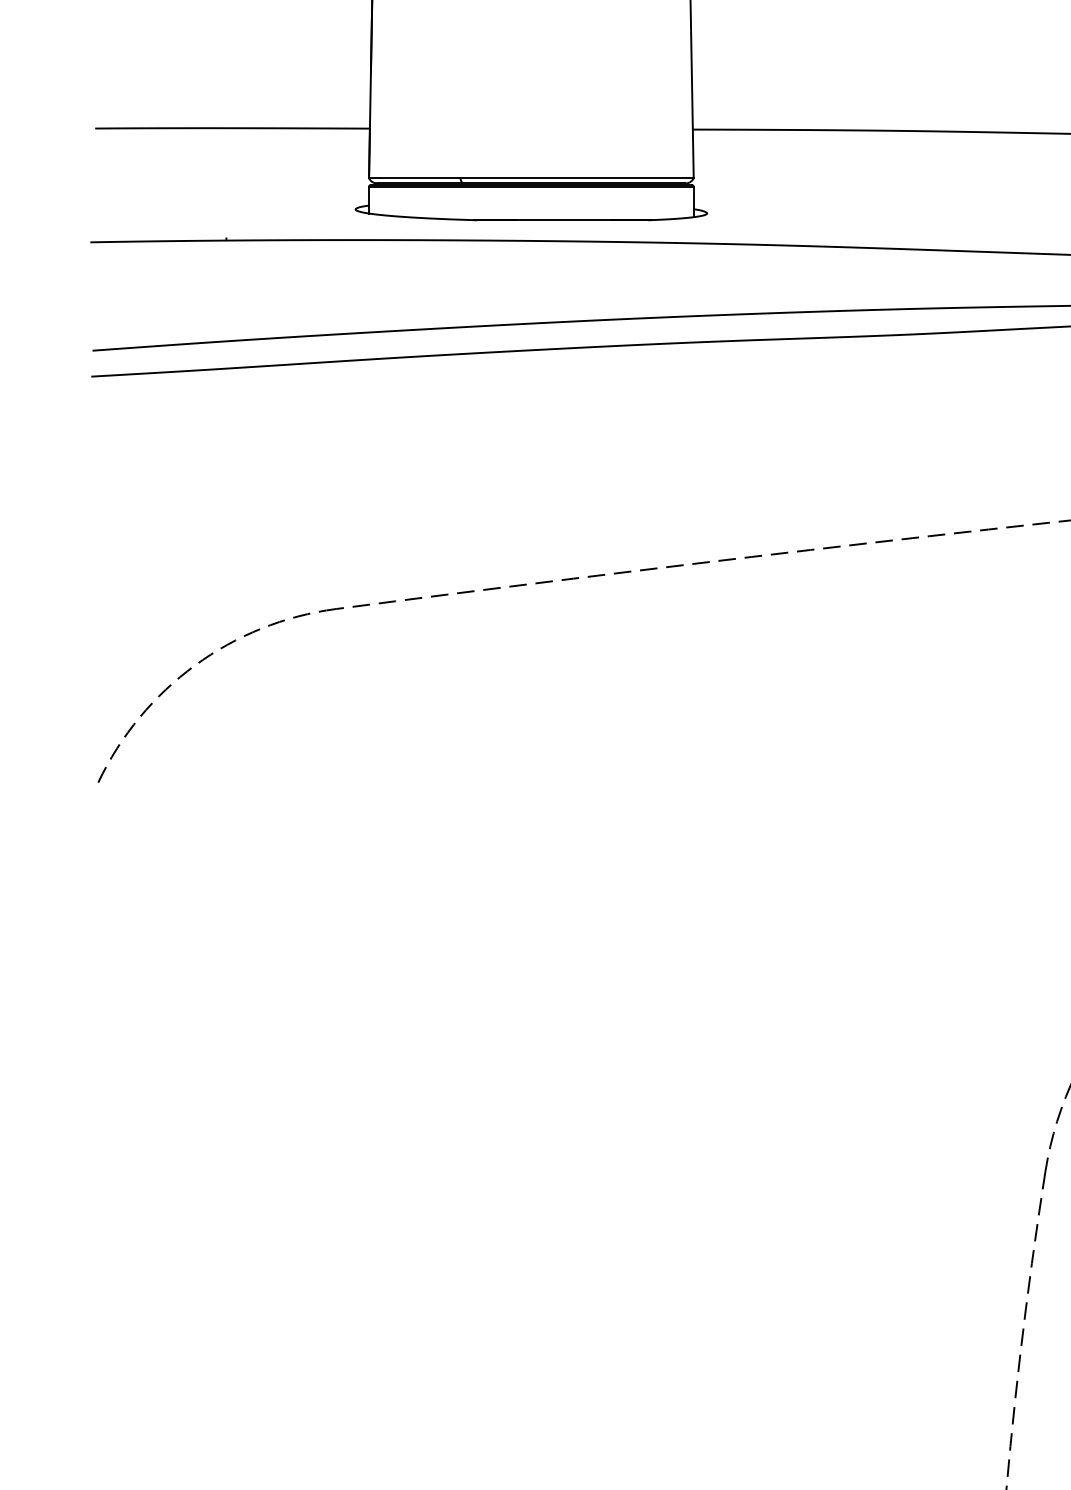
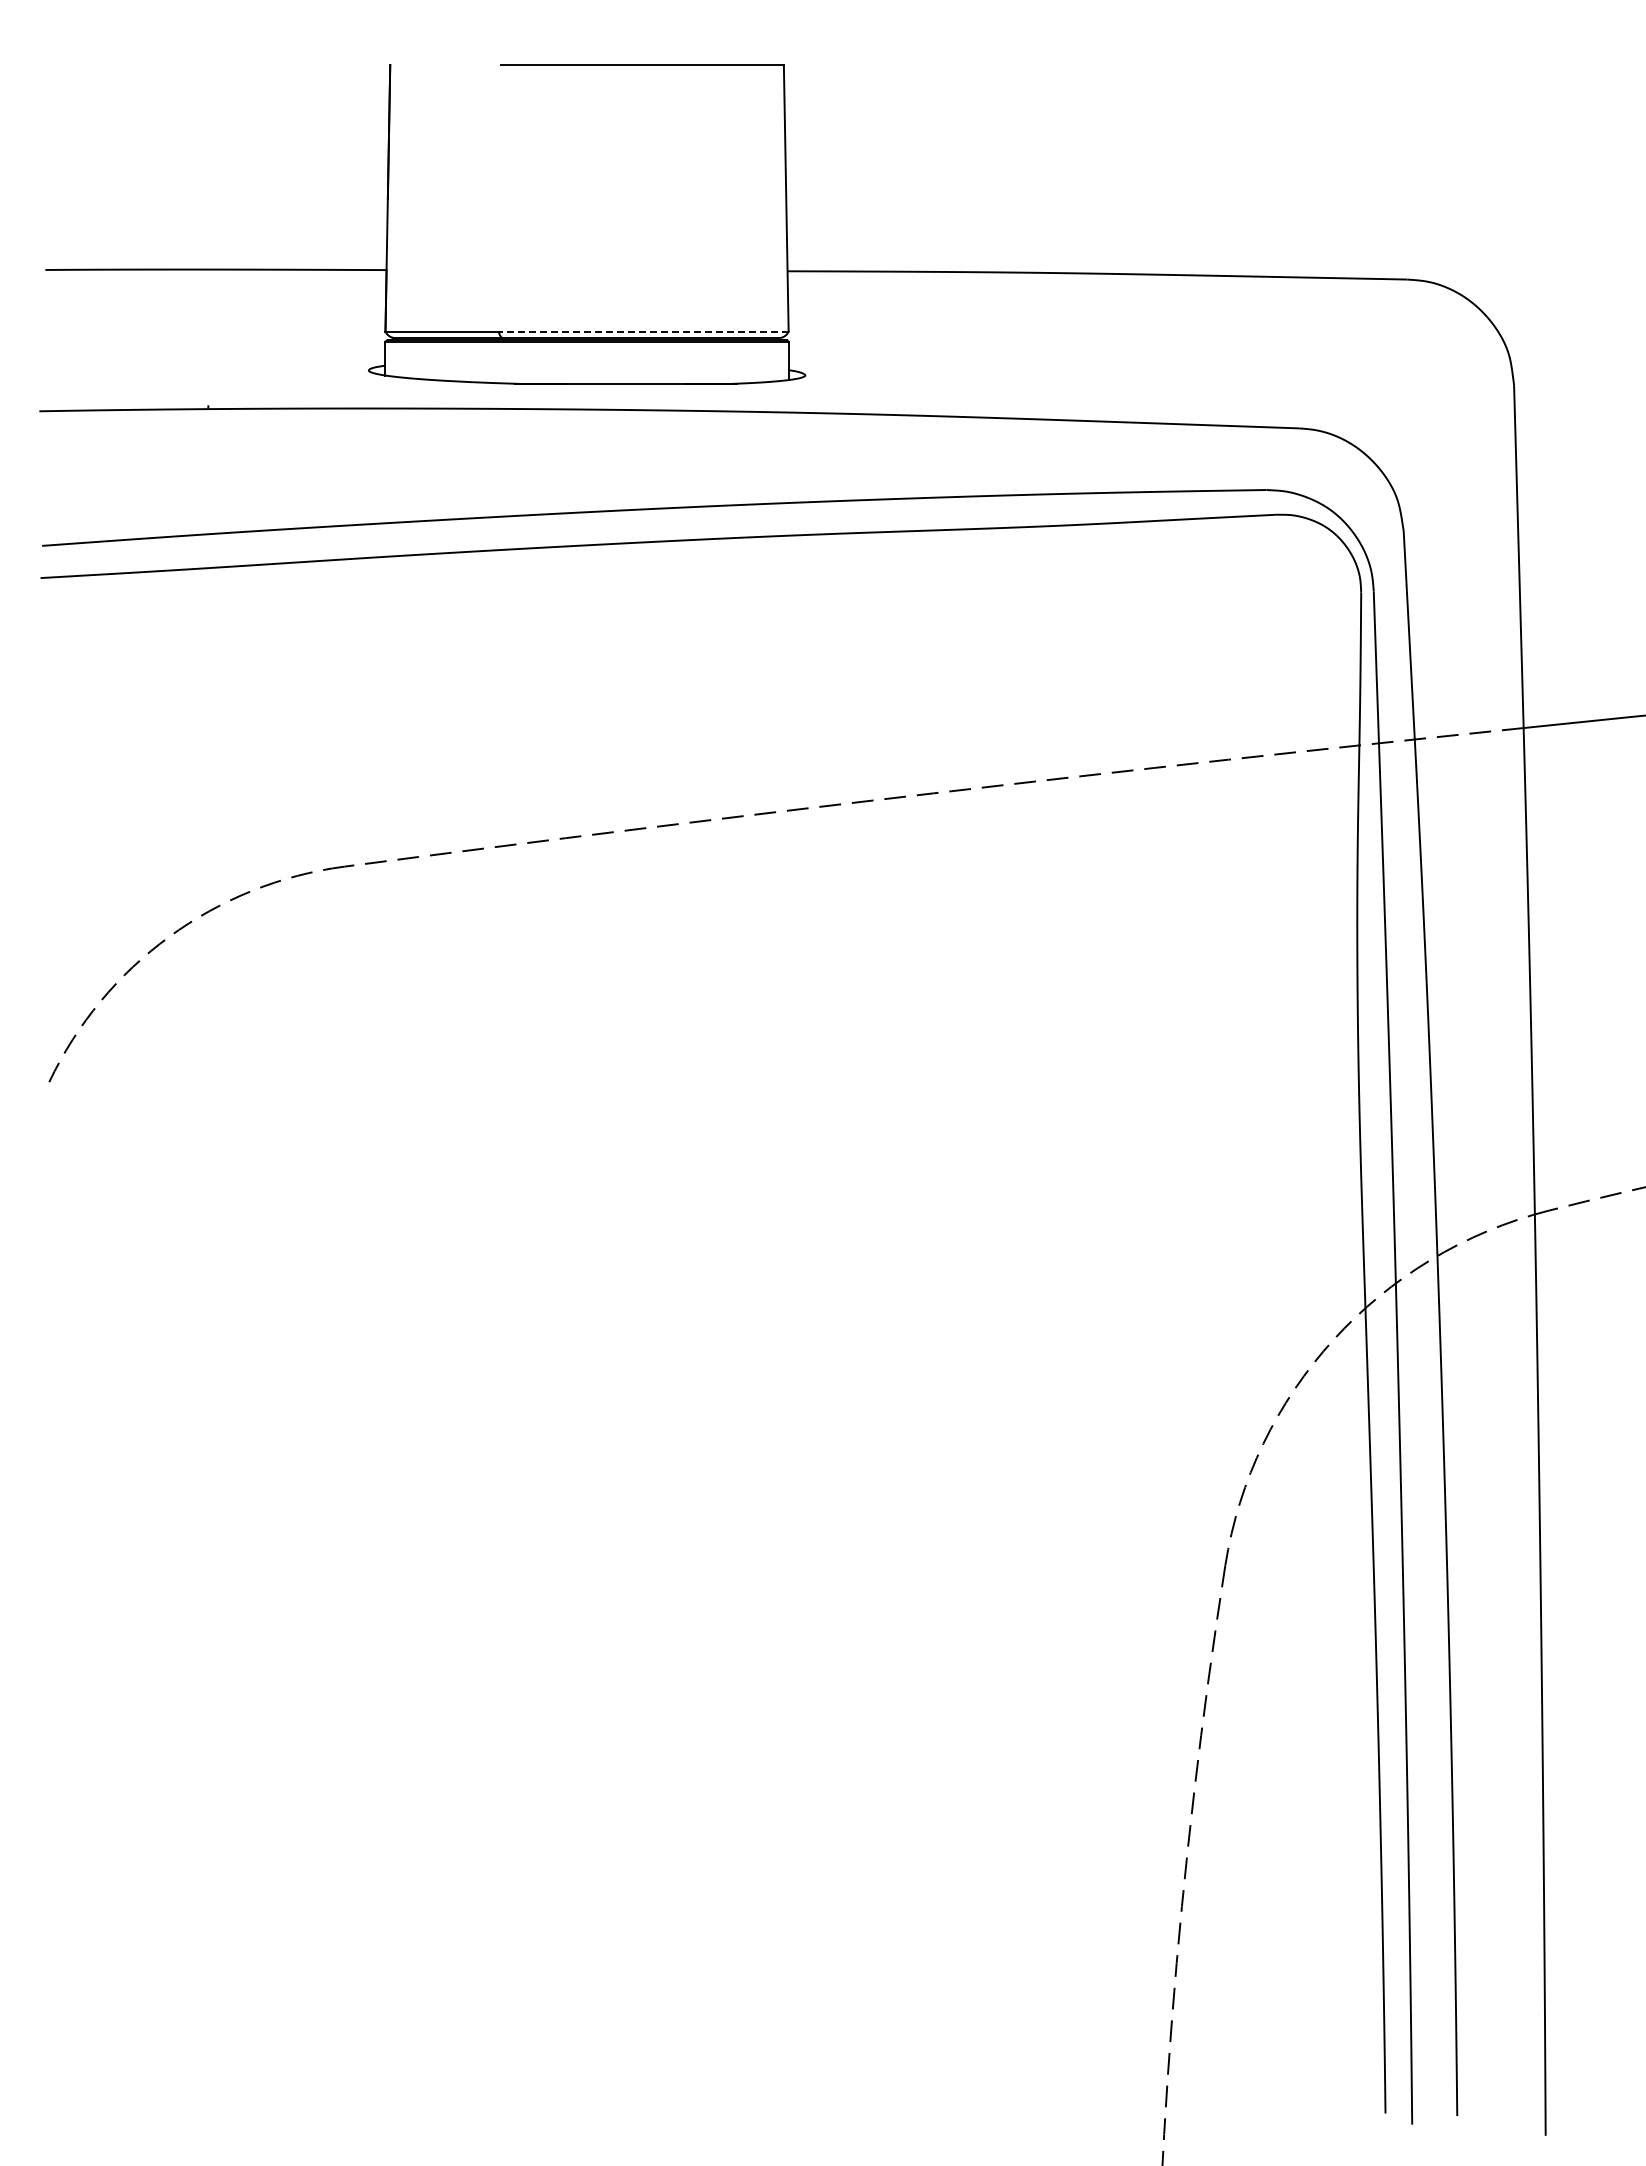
line: (576, 178) -> (643, 331), solid -> dashed

